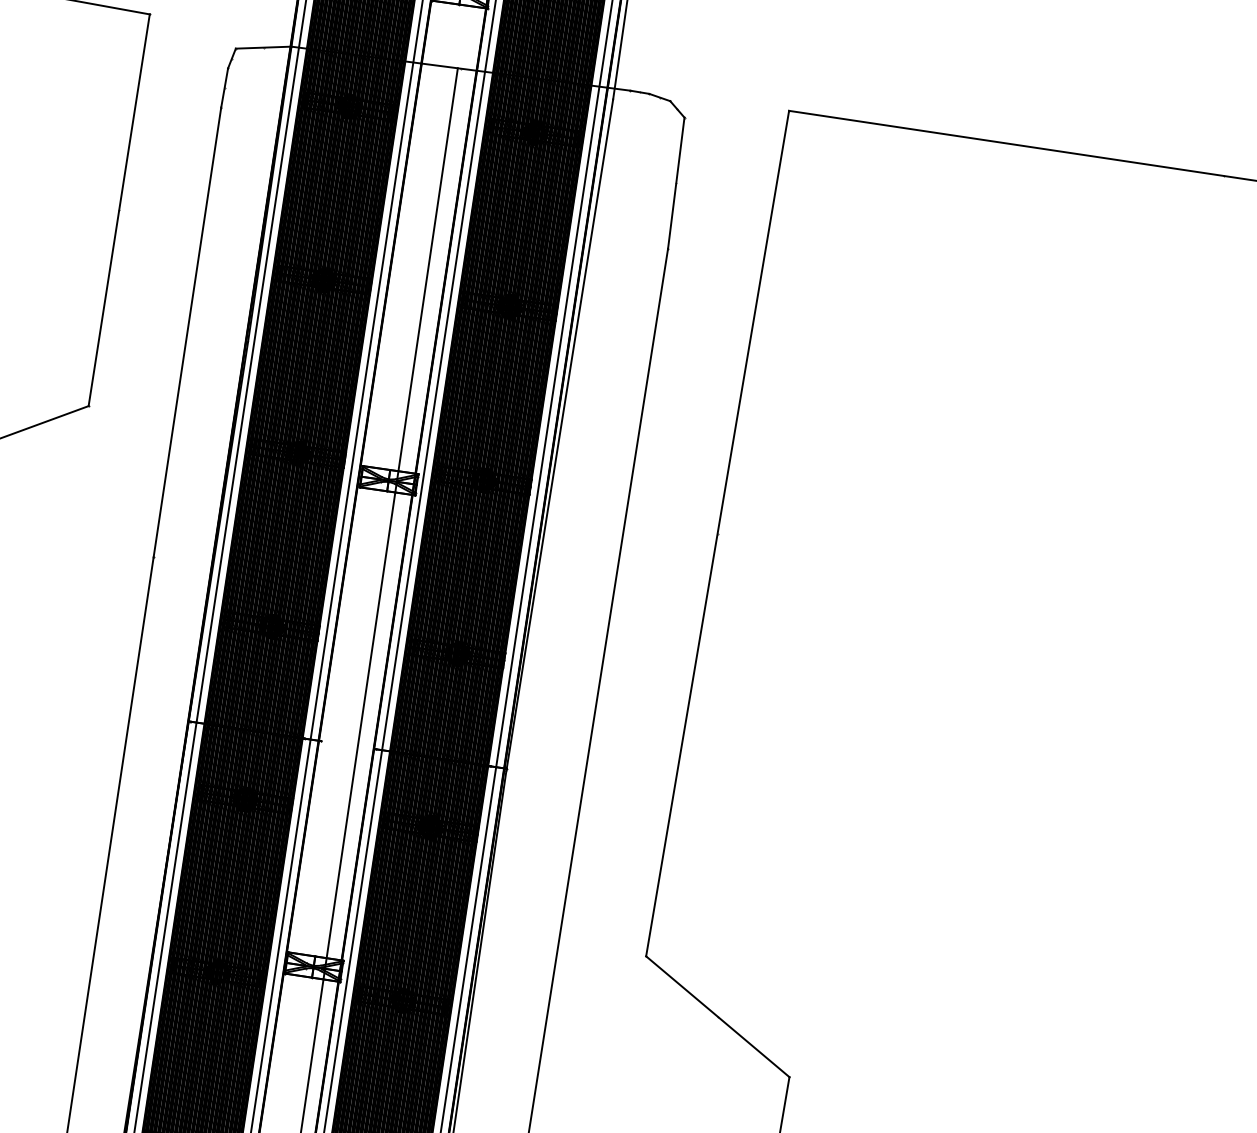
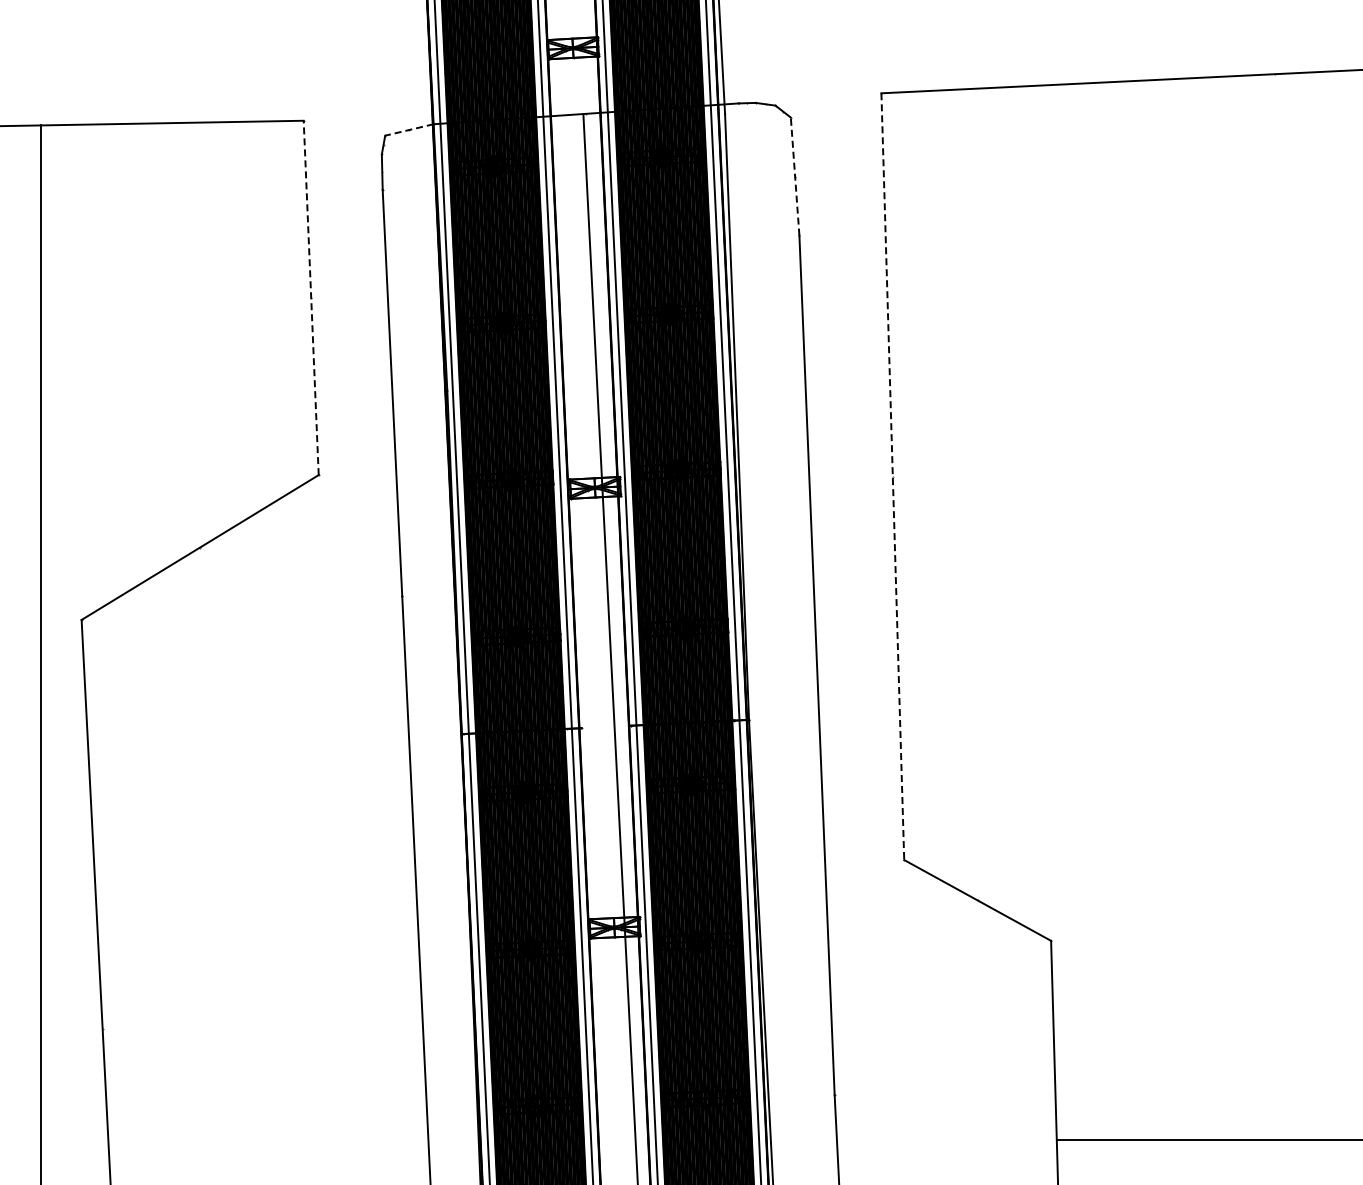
line: (263, 47) -> (409, 129), solid -> dashed
line: (676, 183) -> (795, 176), solid -> dashed
line: (119, 209) -> (311, 297), solid -> dashed
line: (717, 533) -> (892, 476), solid -> dashed

